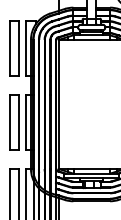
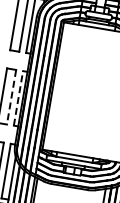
line: (19, 122) -> (11, 97), solid -> dashed
line: (26, 122) -> (18, 98), solid -> dashed

